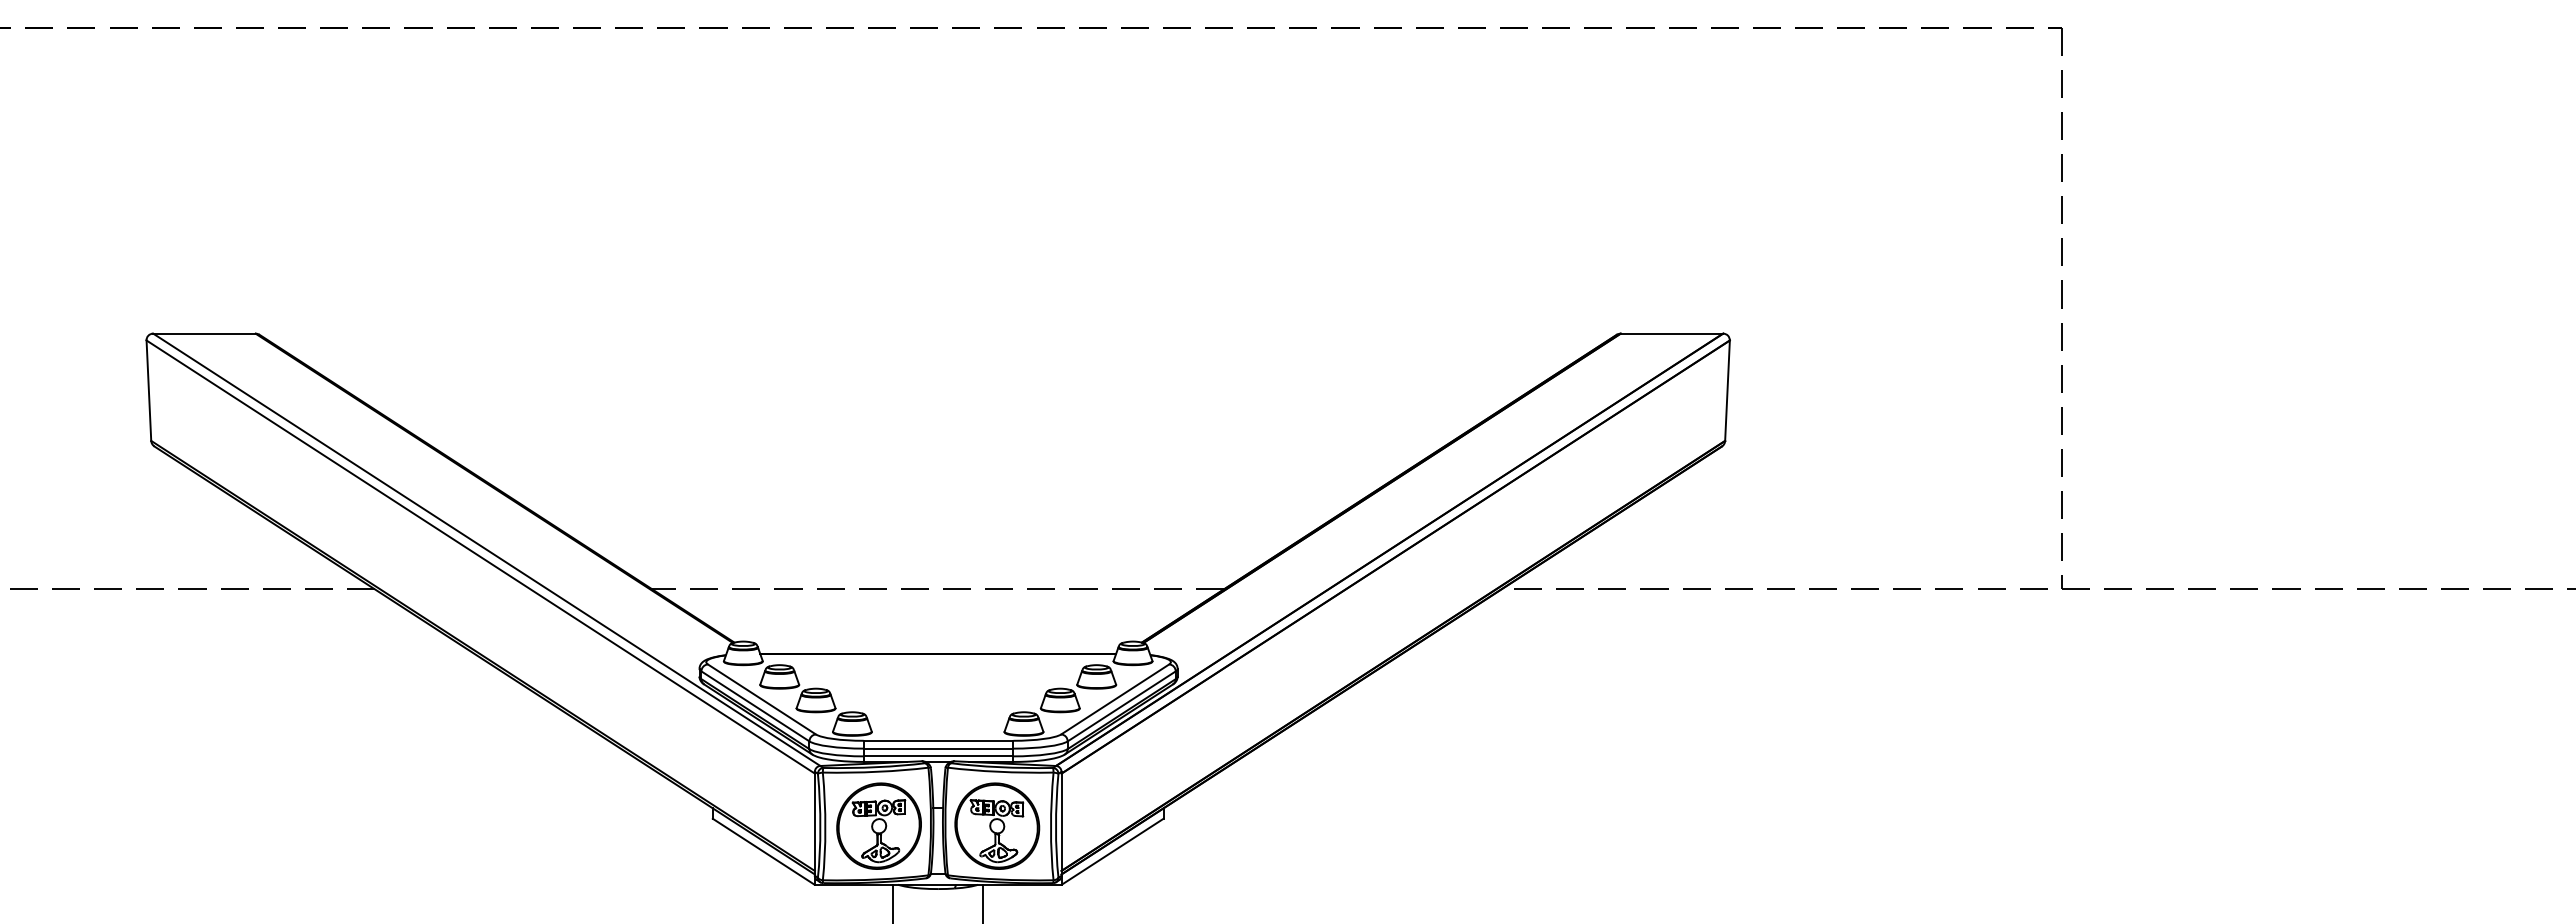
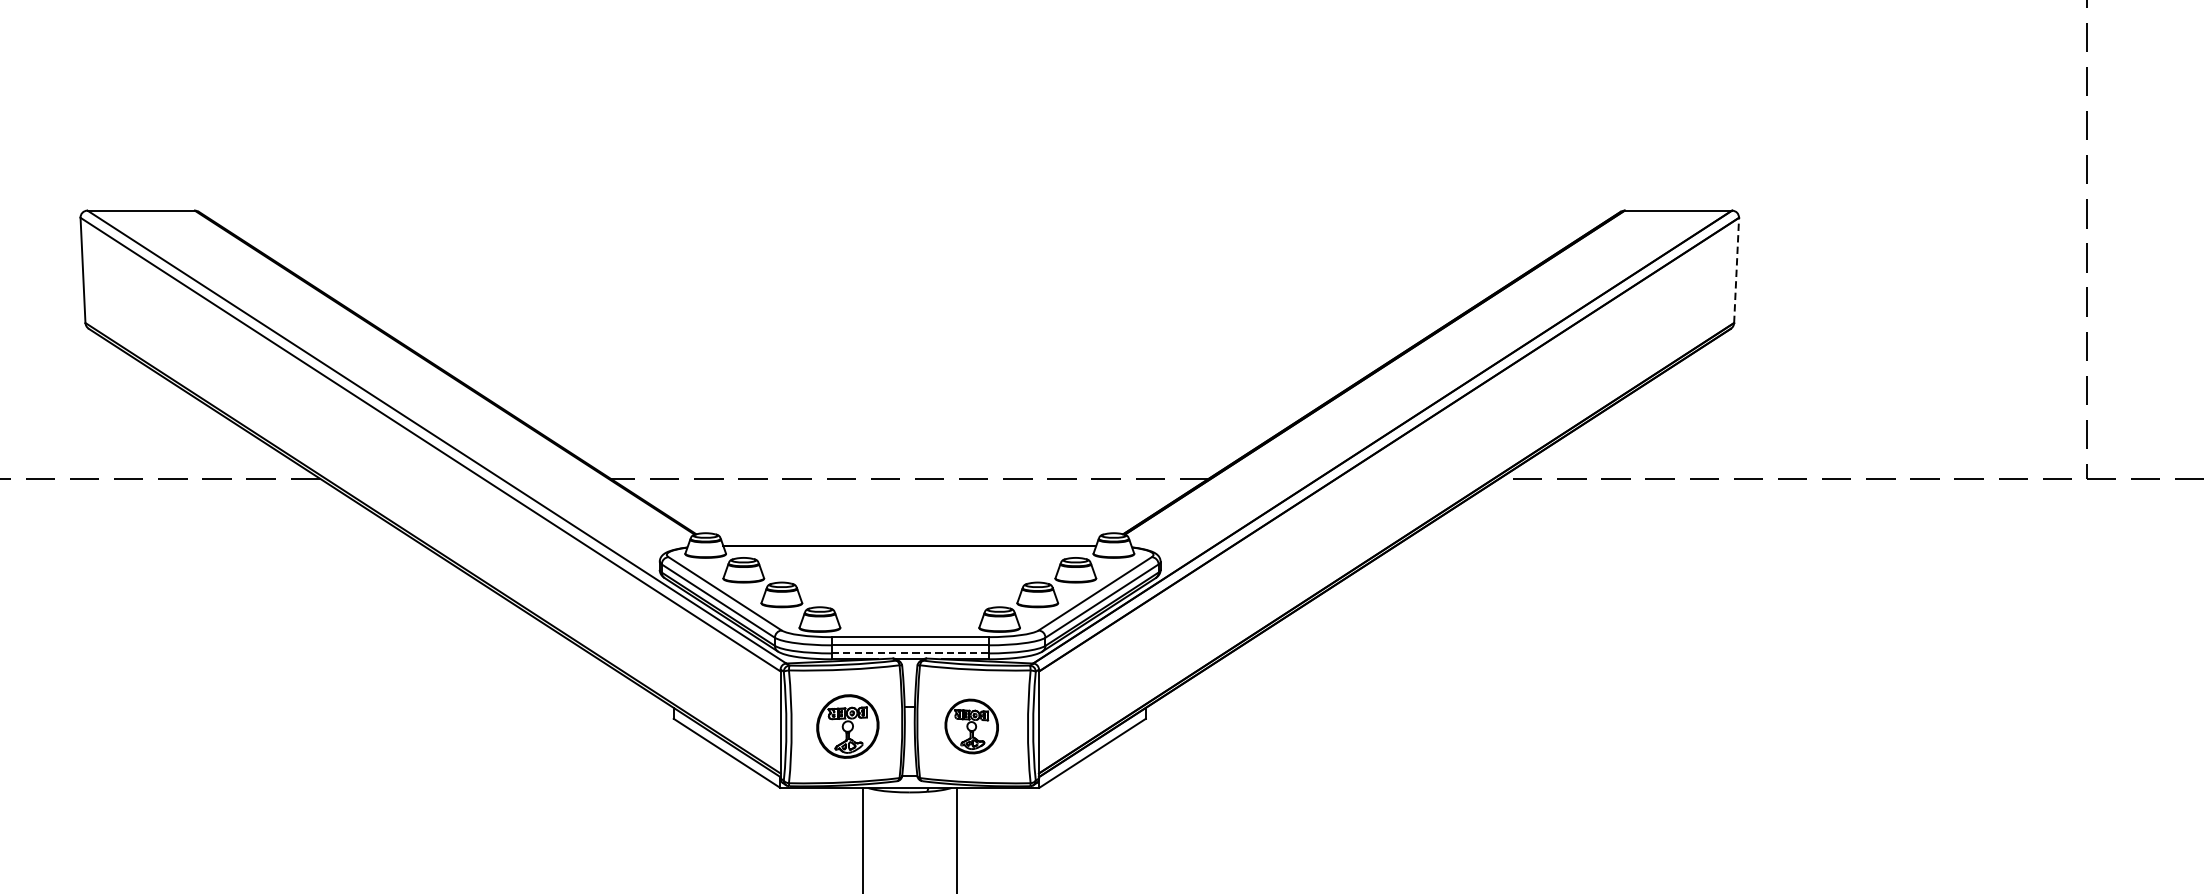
line: (1727, 390) -> (1736, 270), solid -> dashed
line: (938, 756) -> (910, 653), solid -> dashed
part: (878, 825) -> (847, 725), size x0.7
part: (997, 825) -> (971, 725), size x0.6

